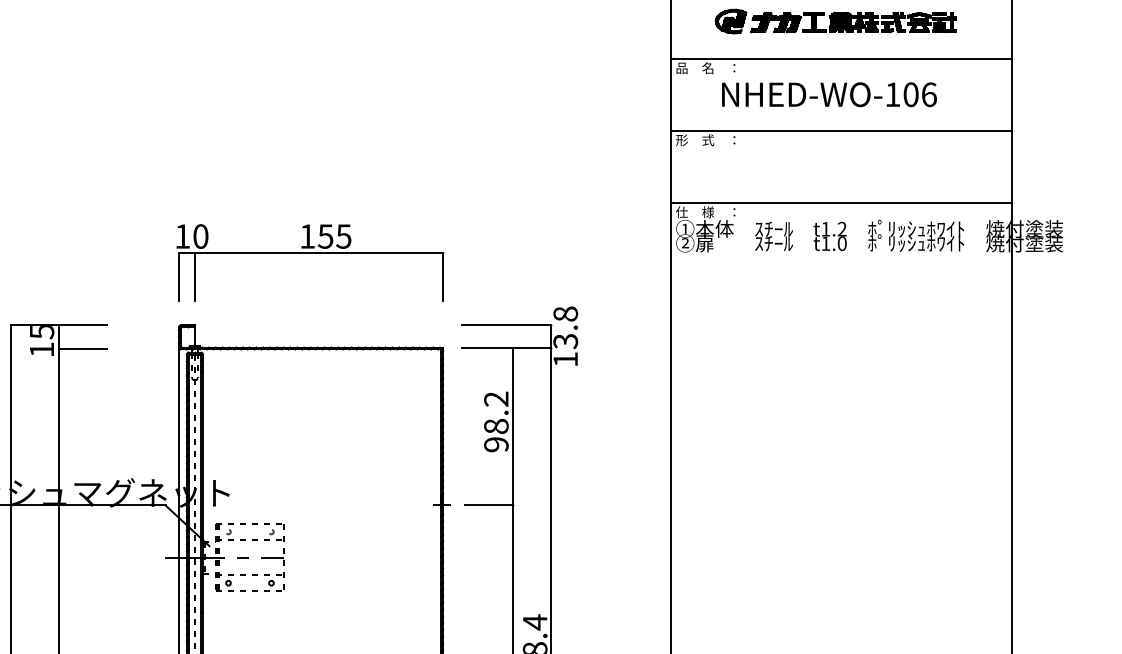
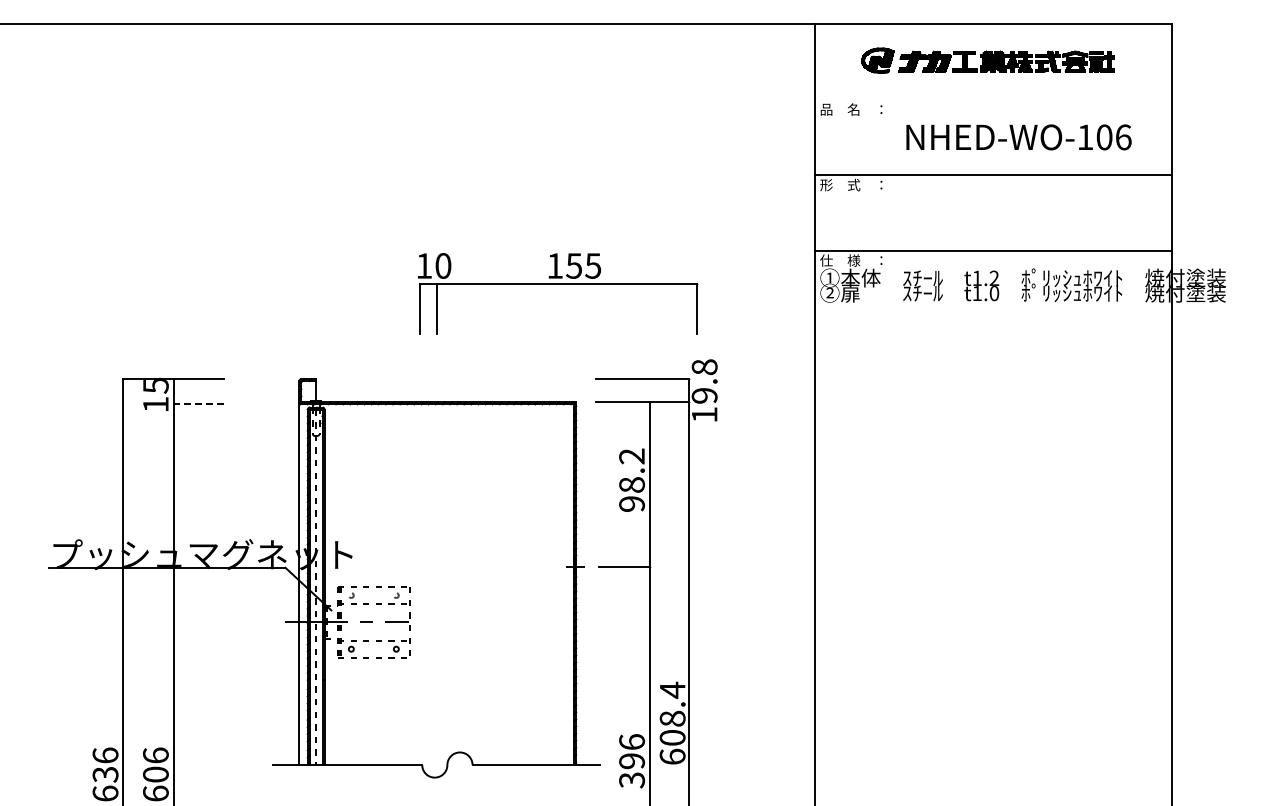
line: (840, 58) -> (992, 99), removed
text: (828, 94) -> (1018, 137), moved
part: (310, 254) -> (558, 284), moved
text: (565, 342) -> (704, 396), 13.8 -> 19.8
line: (82, 349) -> (198, 404), solid -> dashed

